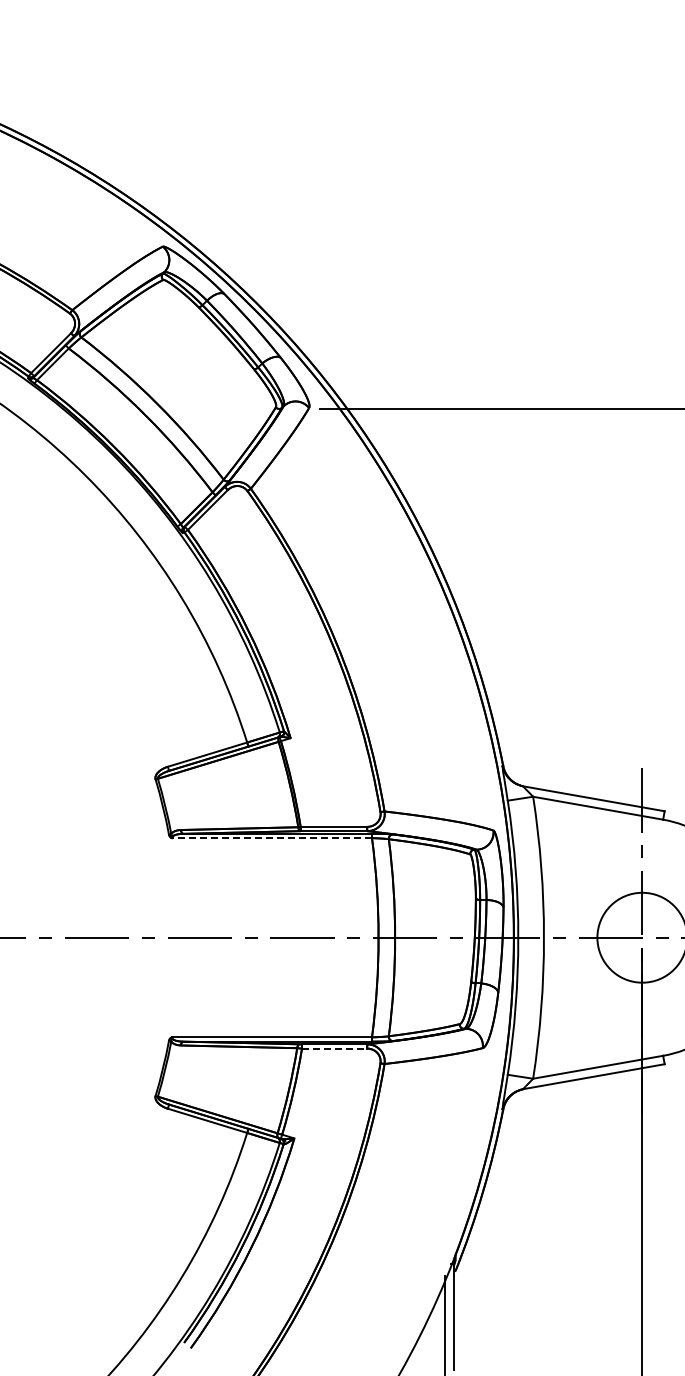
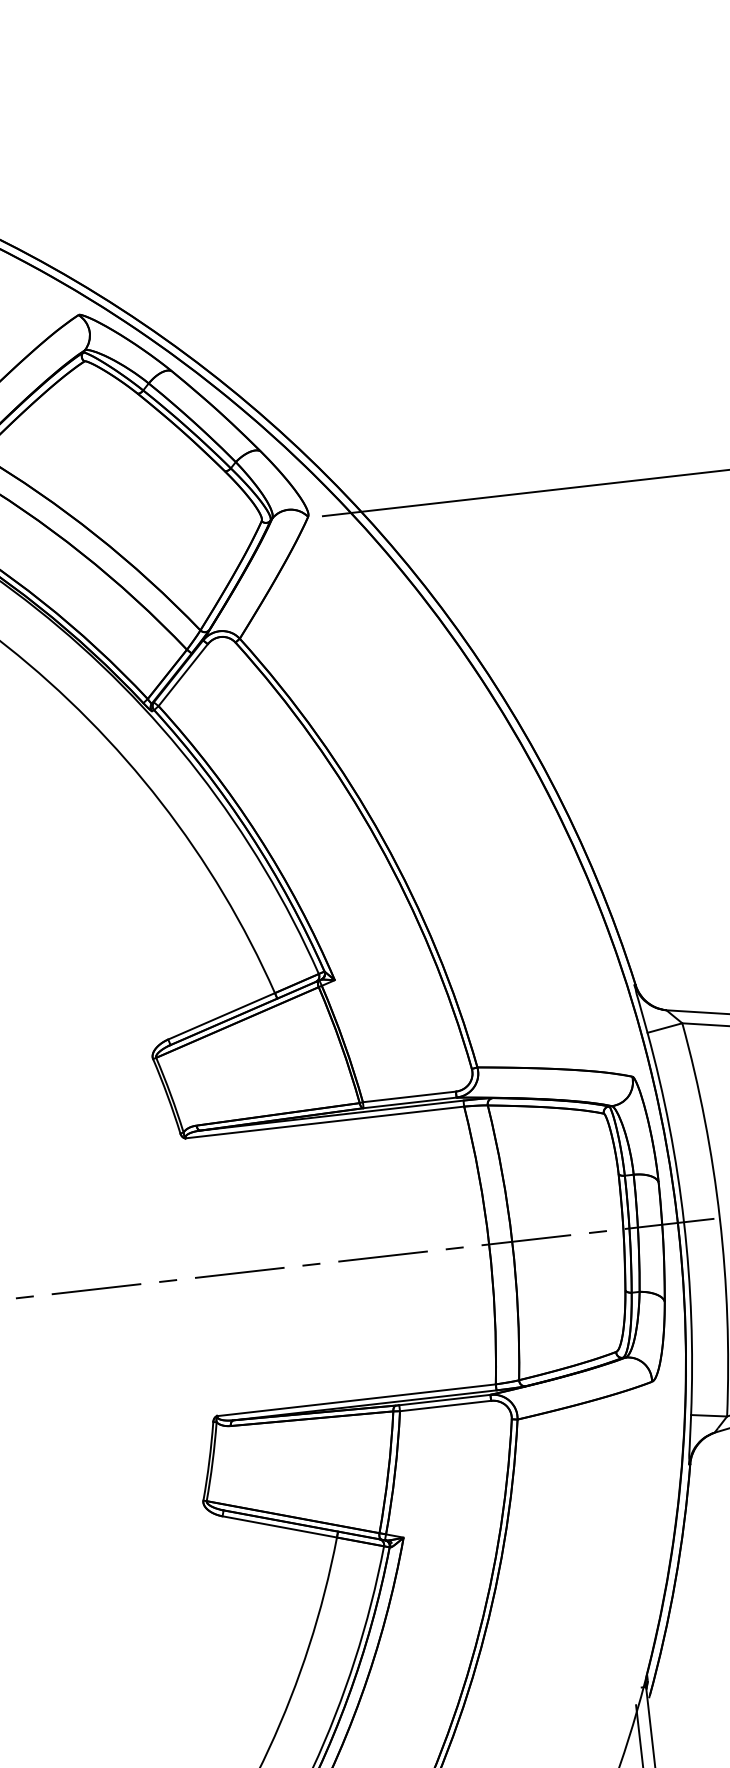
line: (272, 838) -> (325, 1122), dashed -> solid
line: (334, 1048) -> (445, 1405), dashed -> solid

